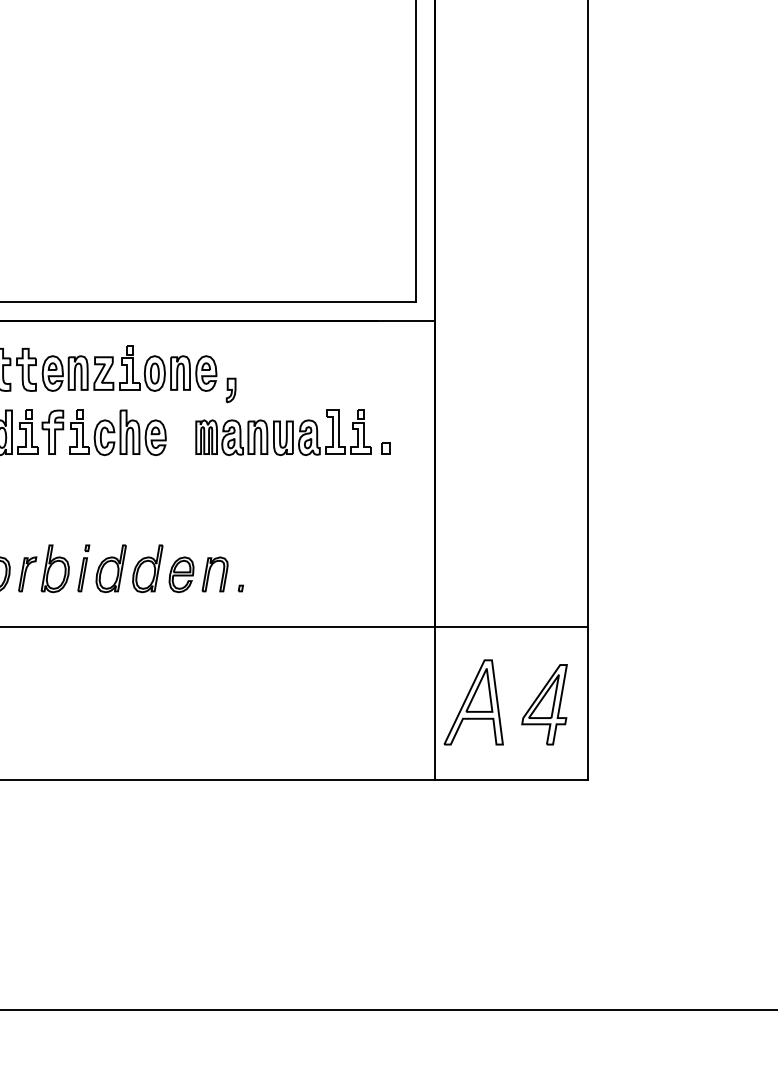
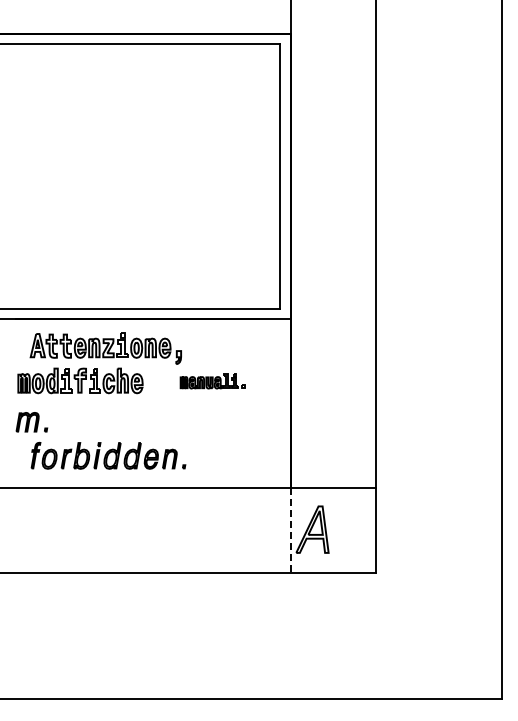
part: (292, 433) -> (212, 381), size x0.6
line: (435, 703) -> (291, 530), solid -> dashed
part: (544, 703) -> (351, 530), removed

